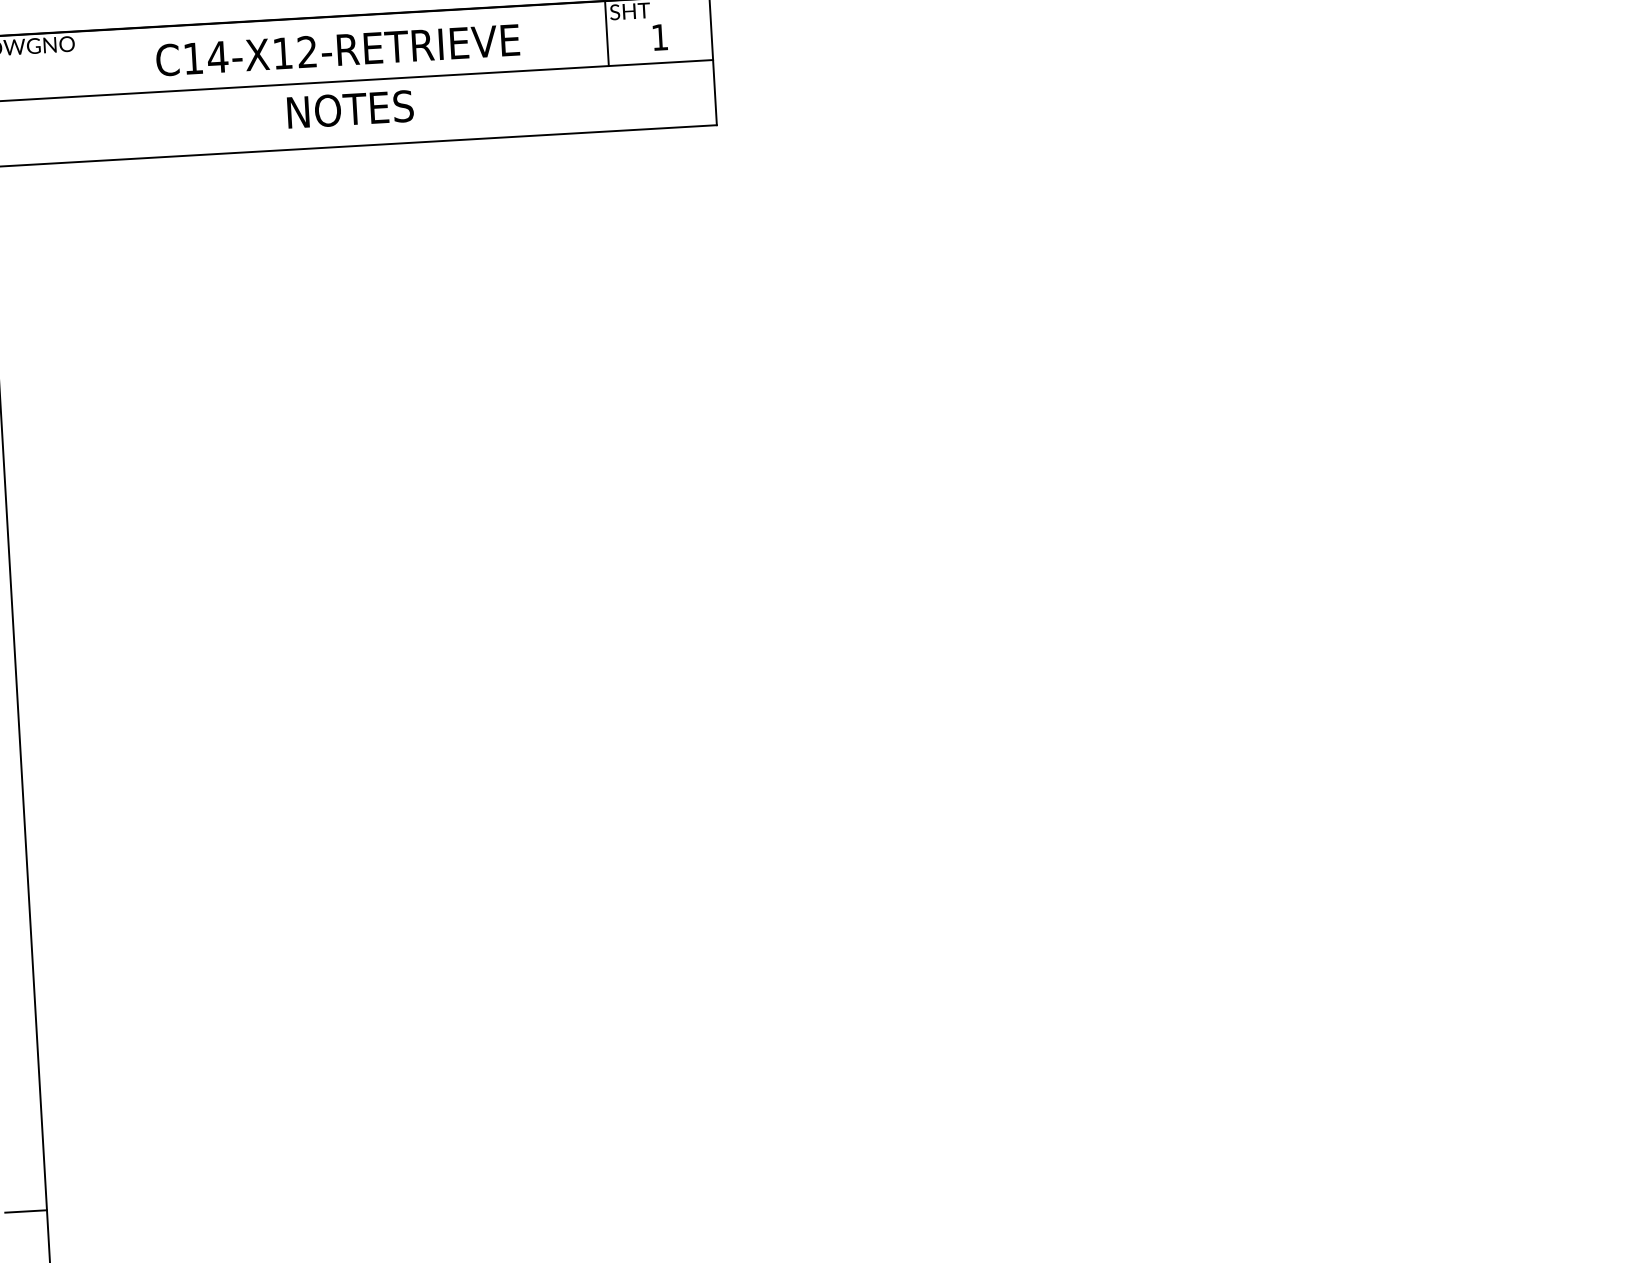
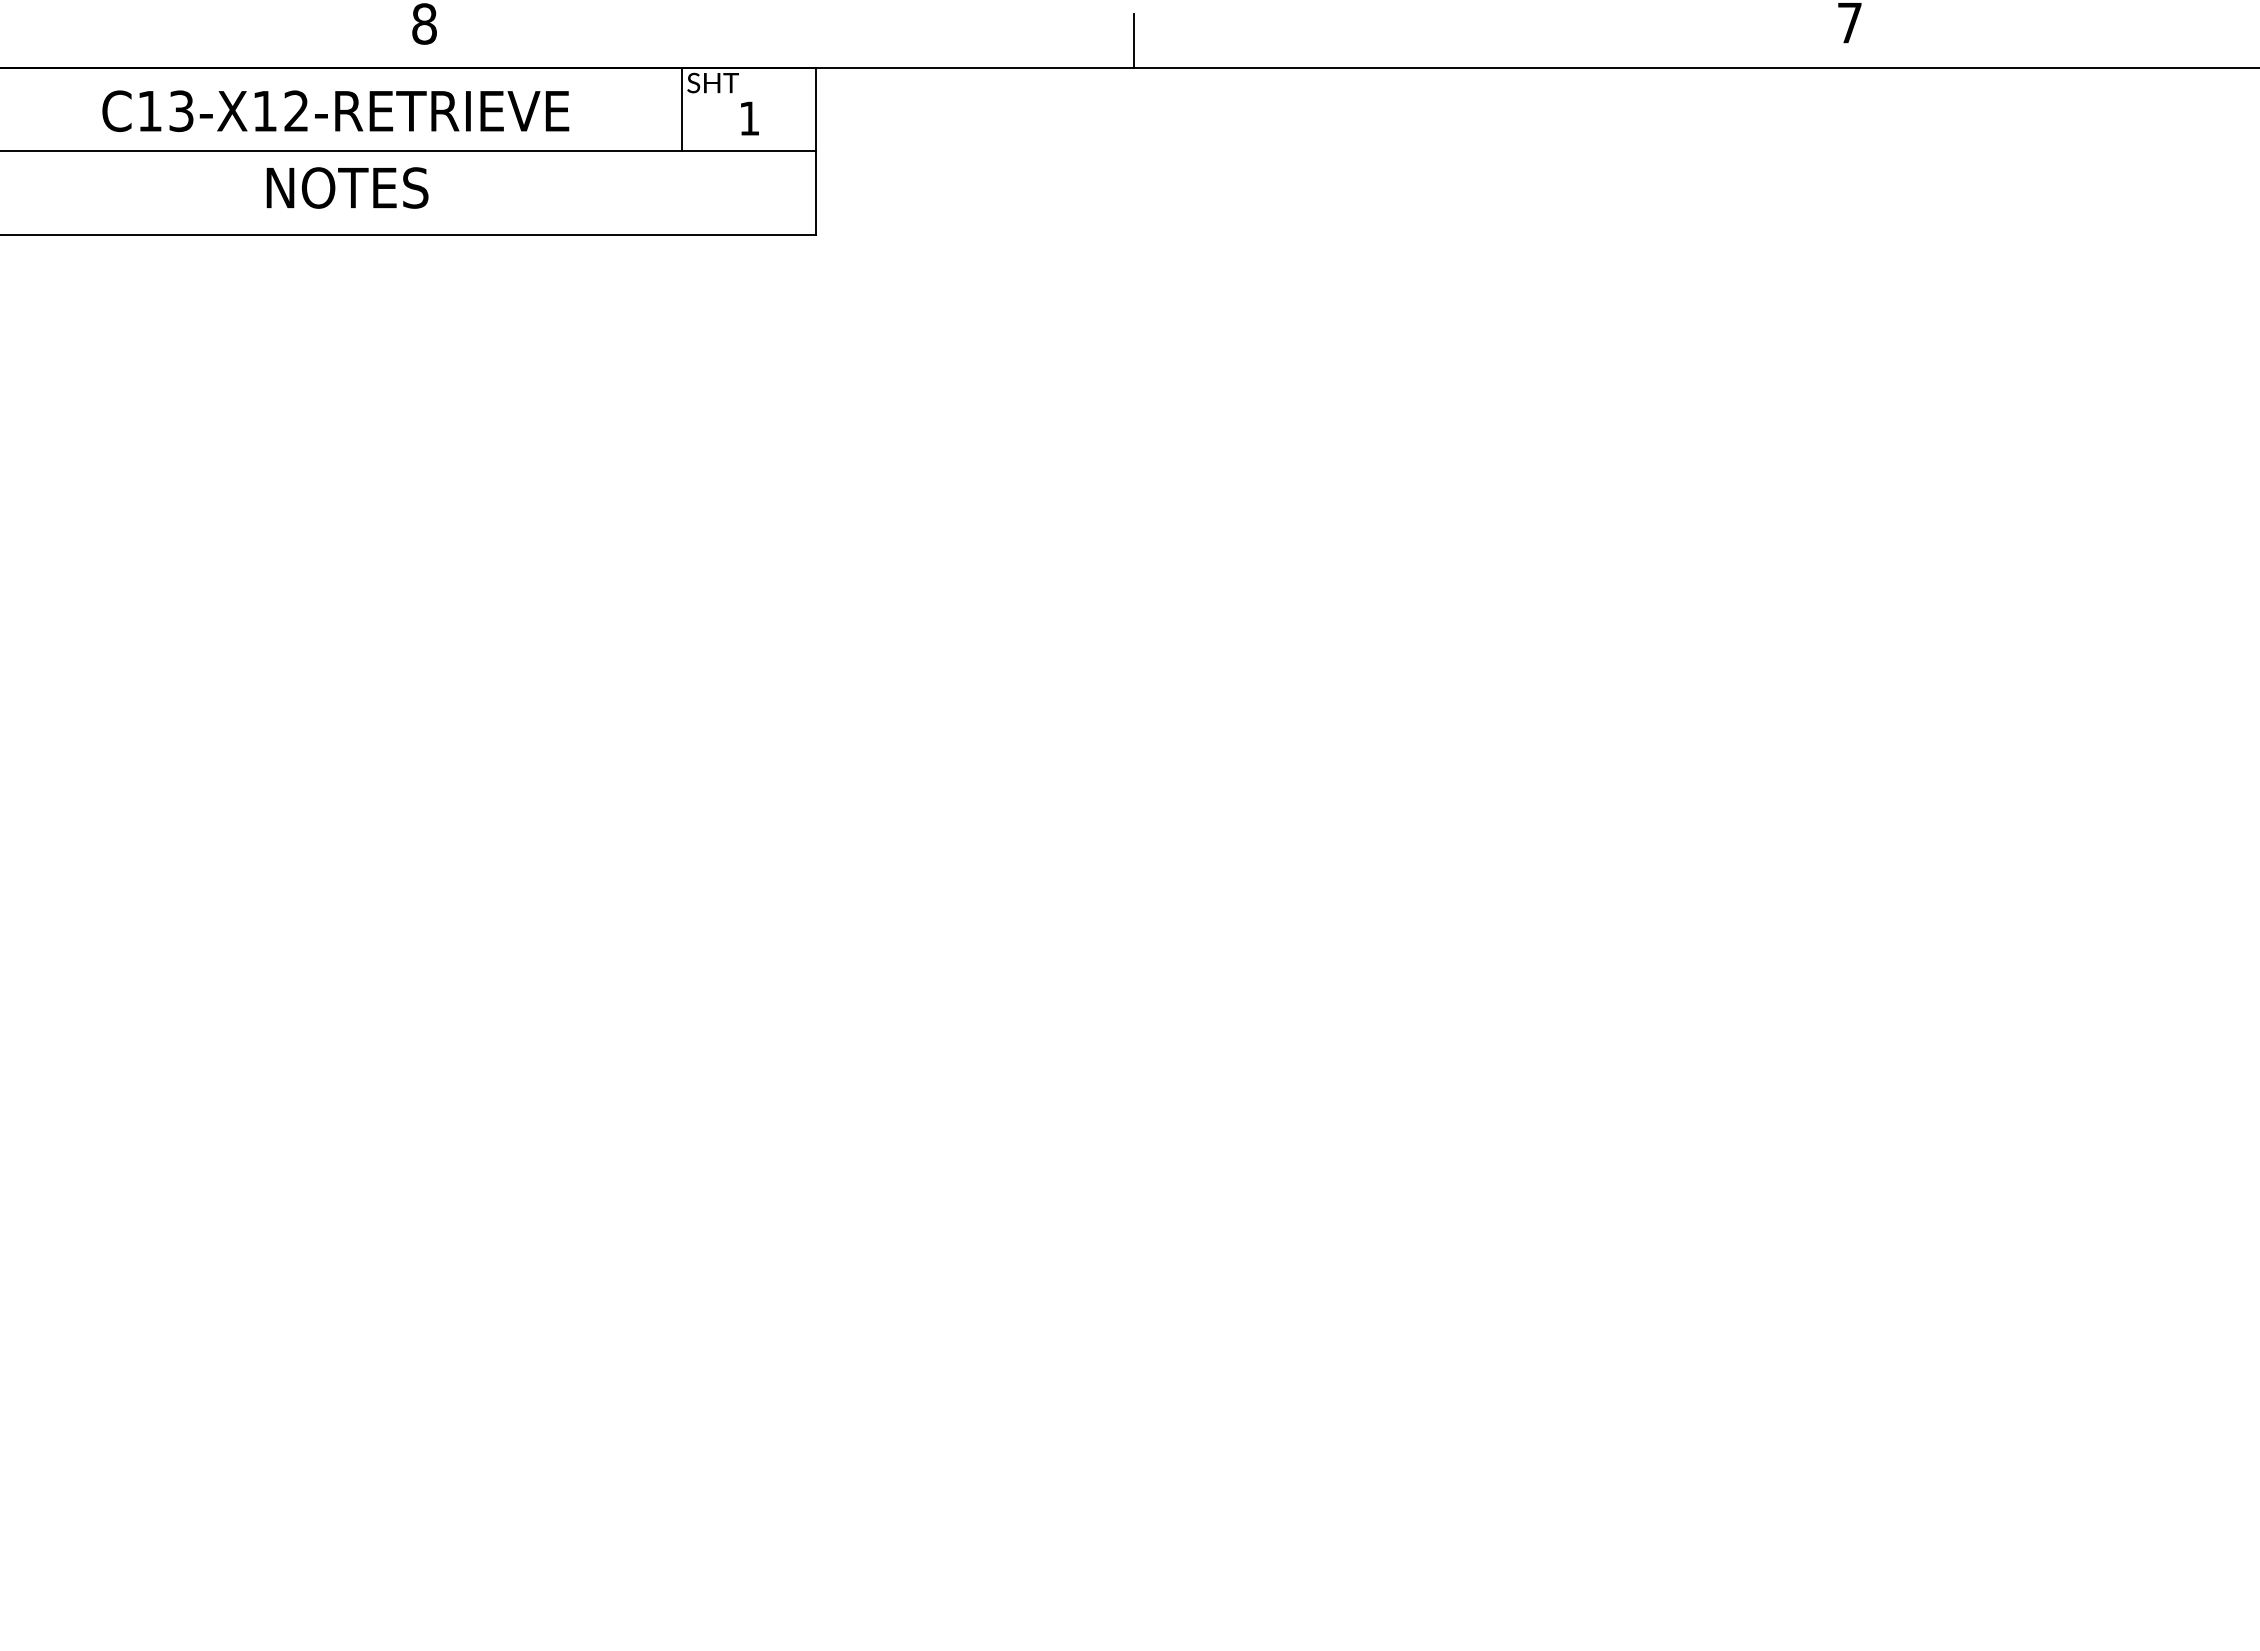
text: (217, 57) -> (181, 111), C14-X12-RETRIEVE -> C13-X12-RETRIEVE

